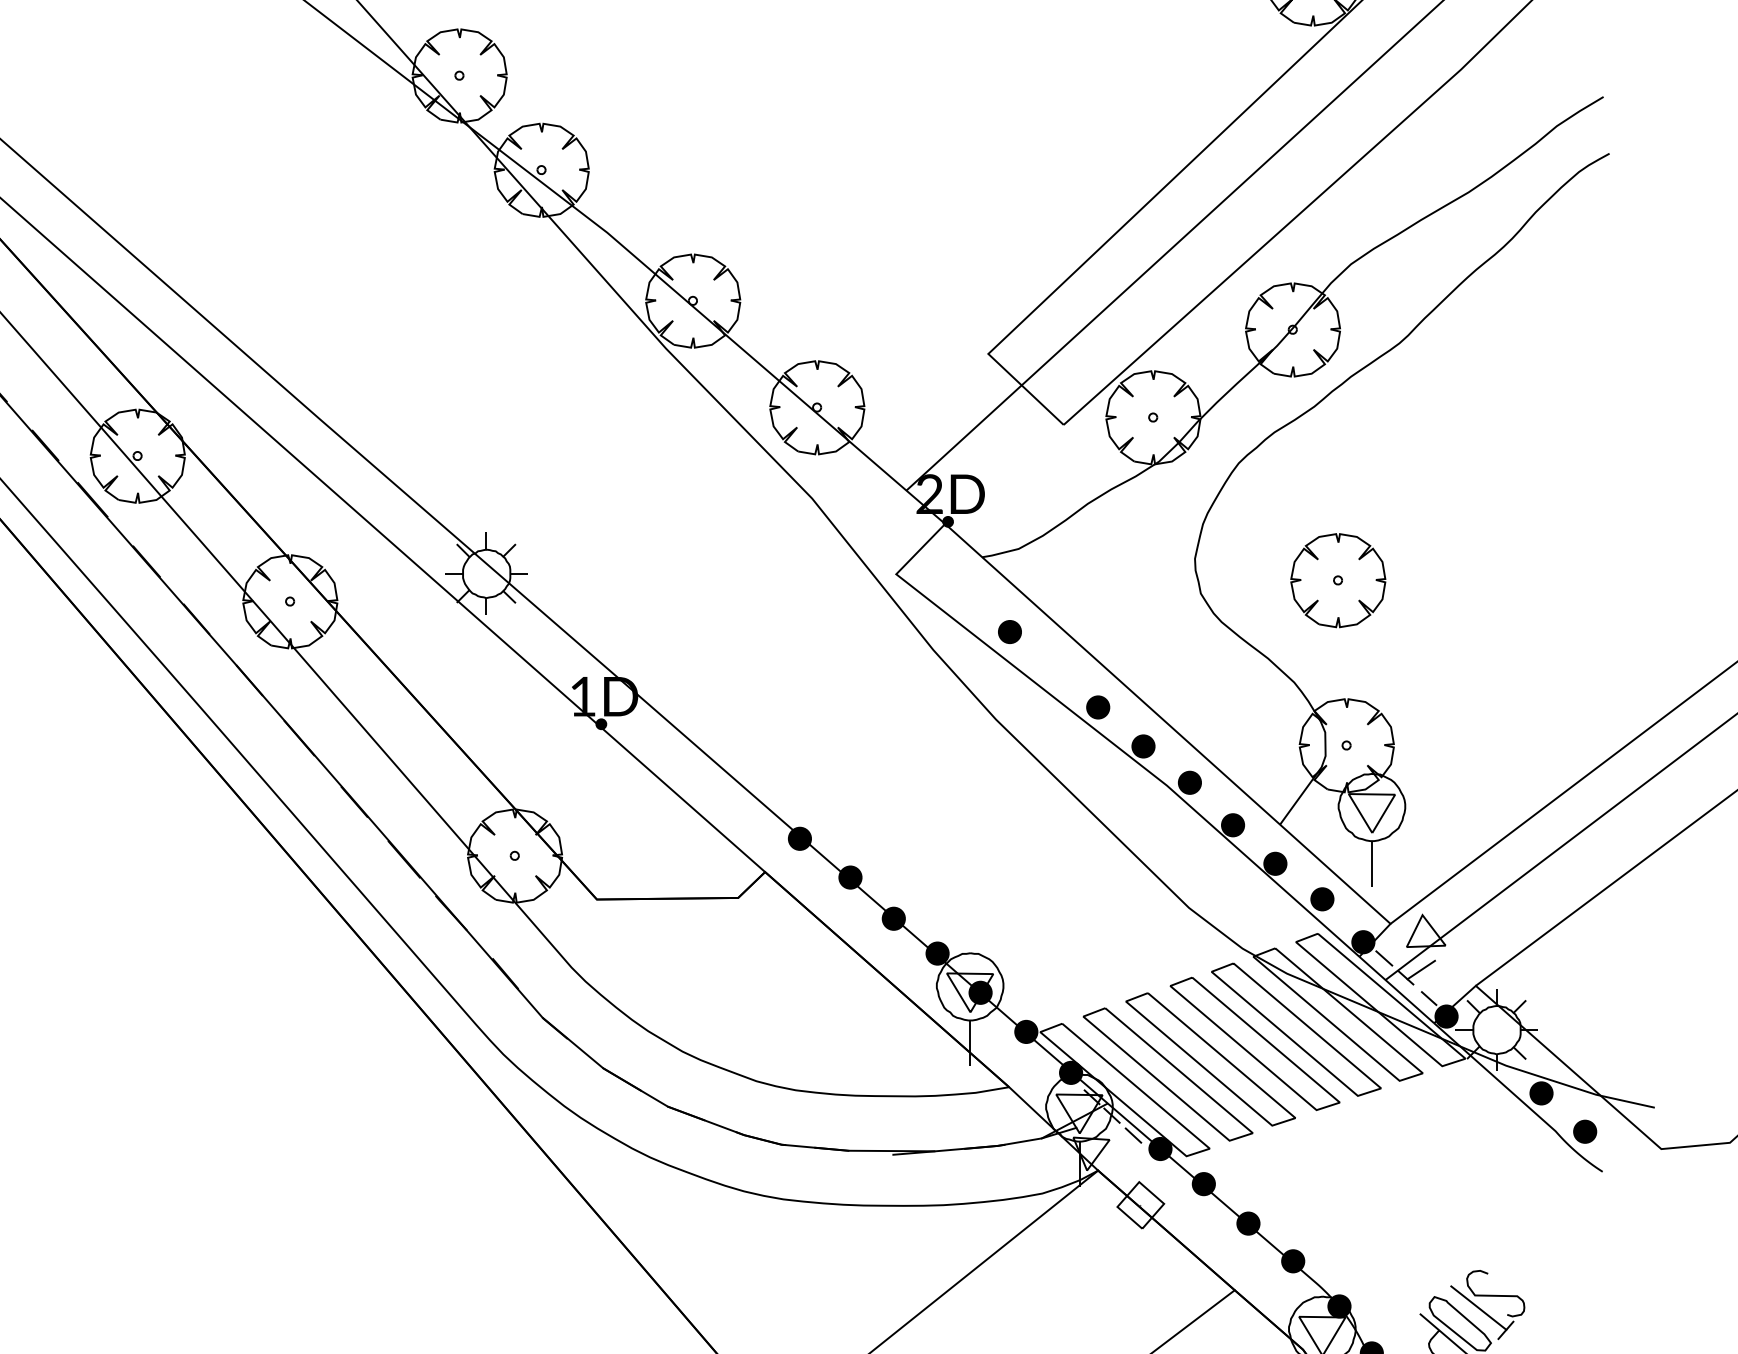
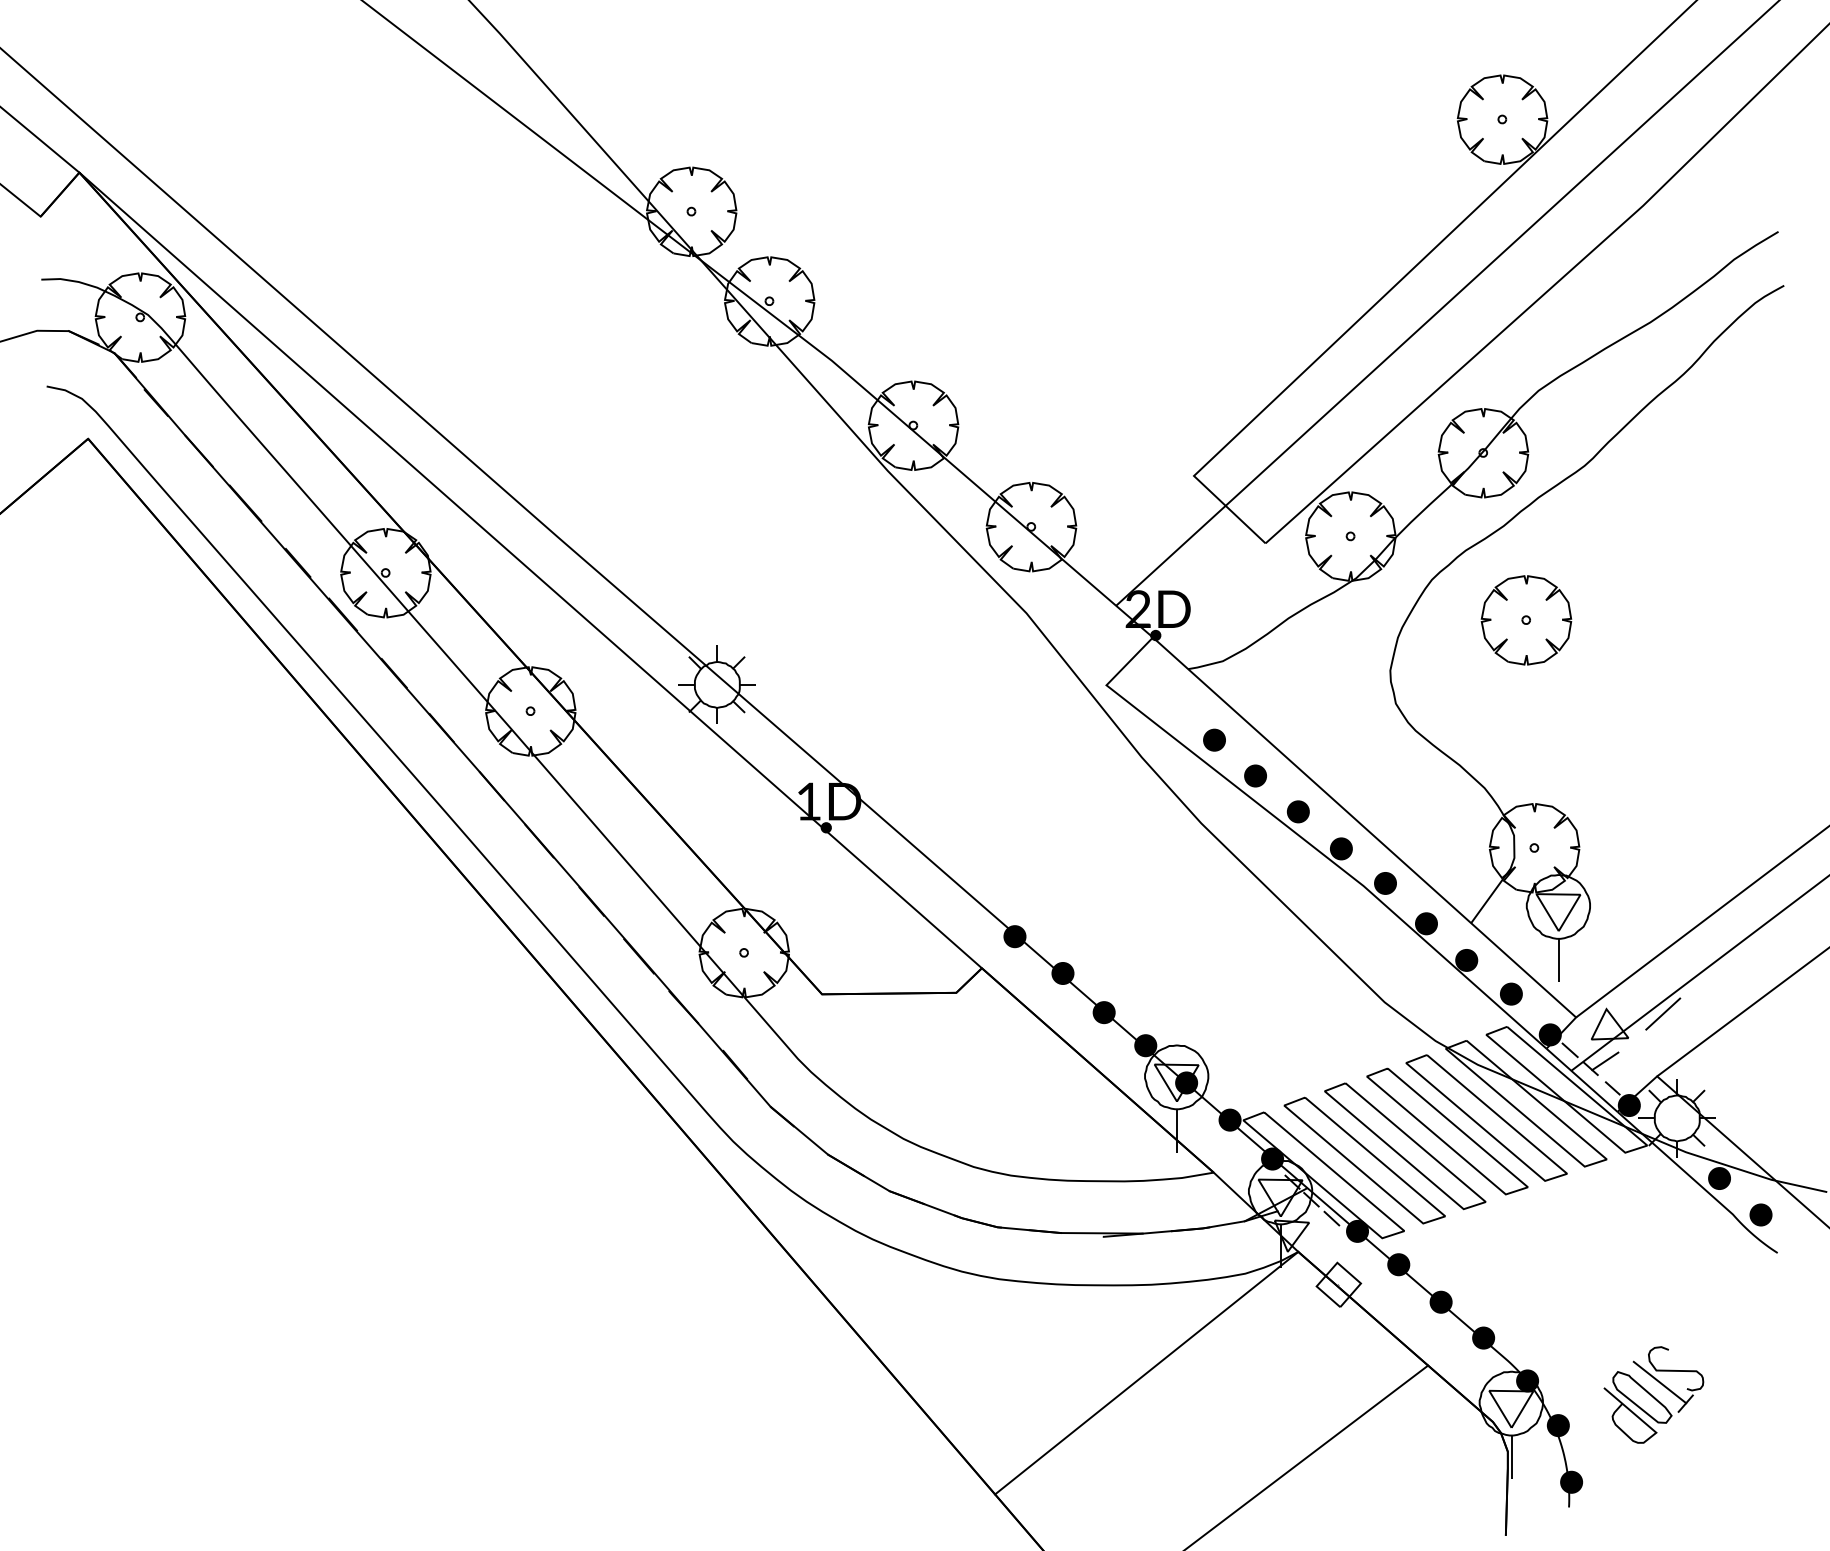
part: (1338, 580) -> (1526, 620), moved
part: (1053, 669) -> (1255, 775), added
line: (1482, 919) -> (1663, 1013), added

